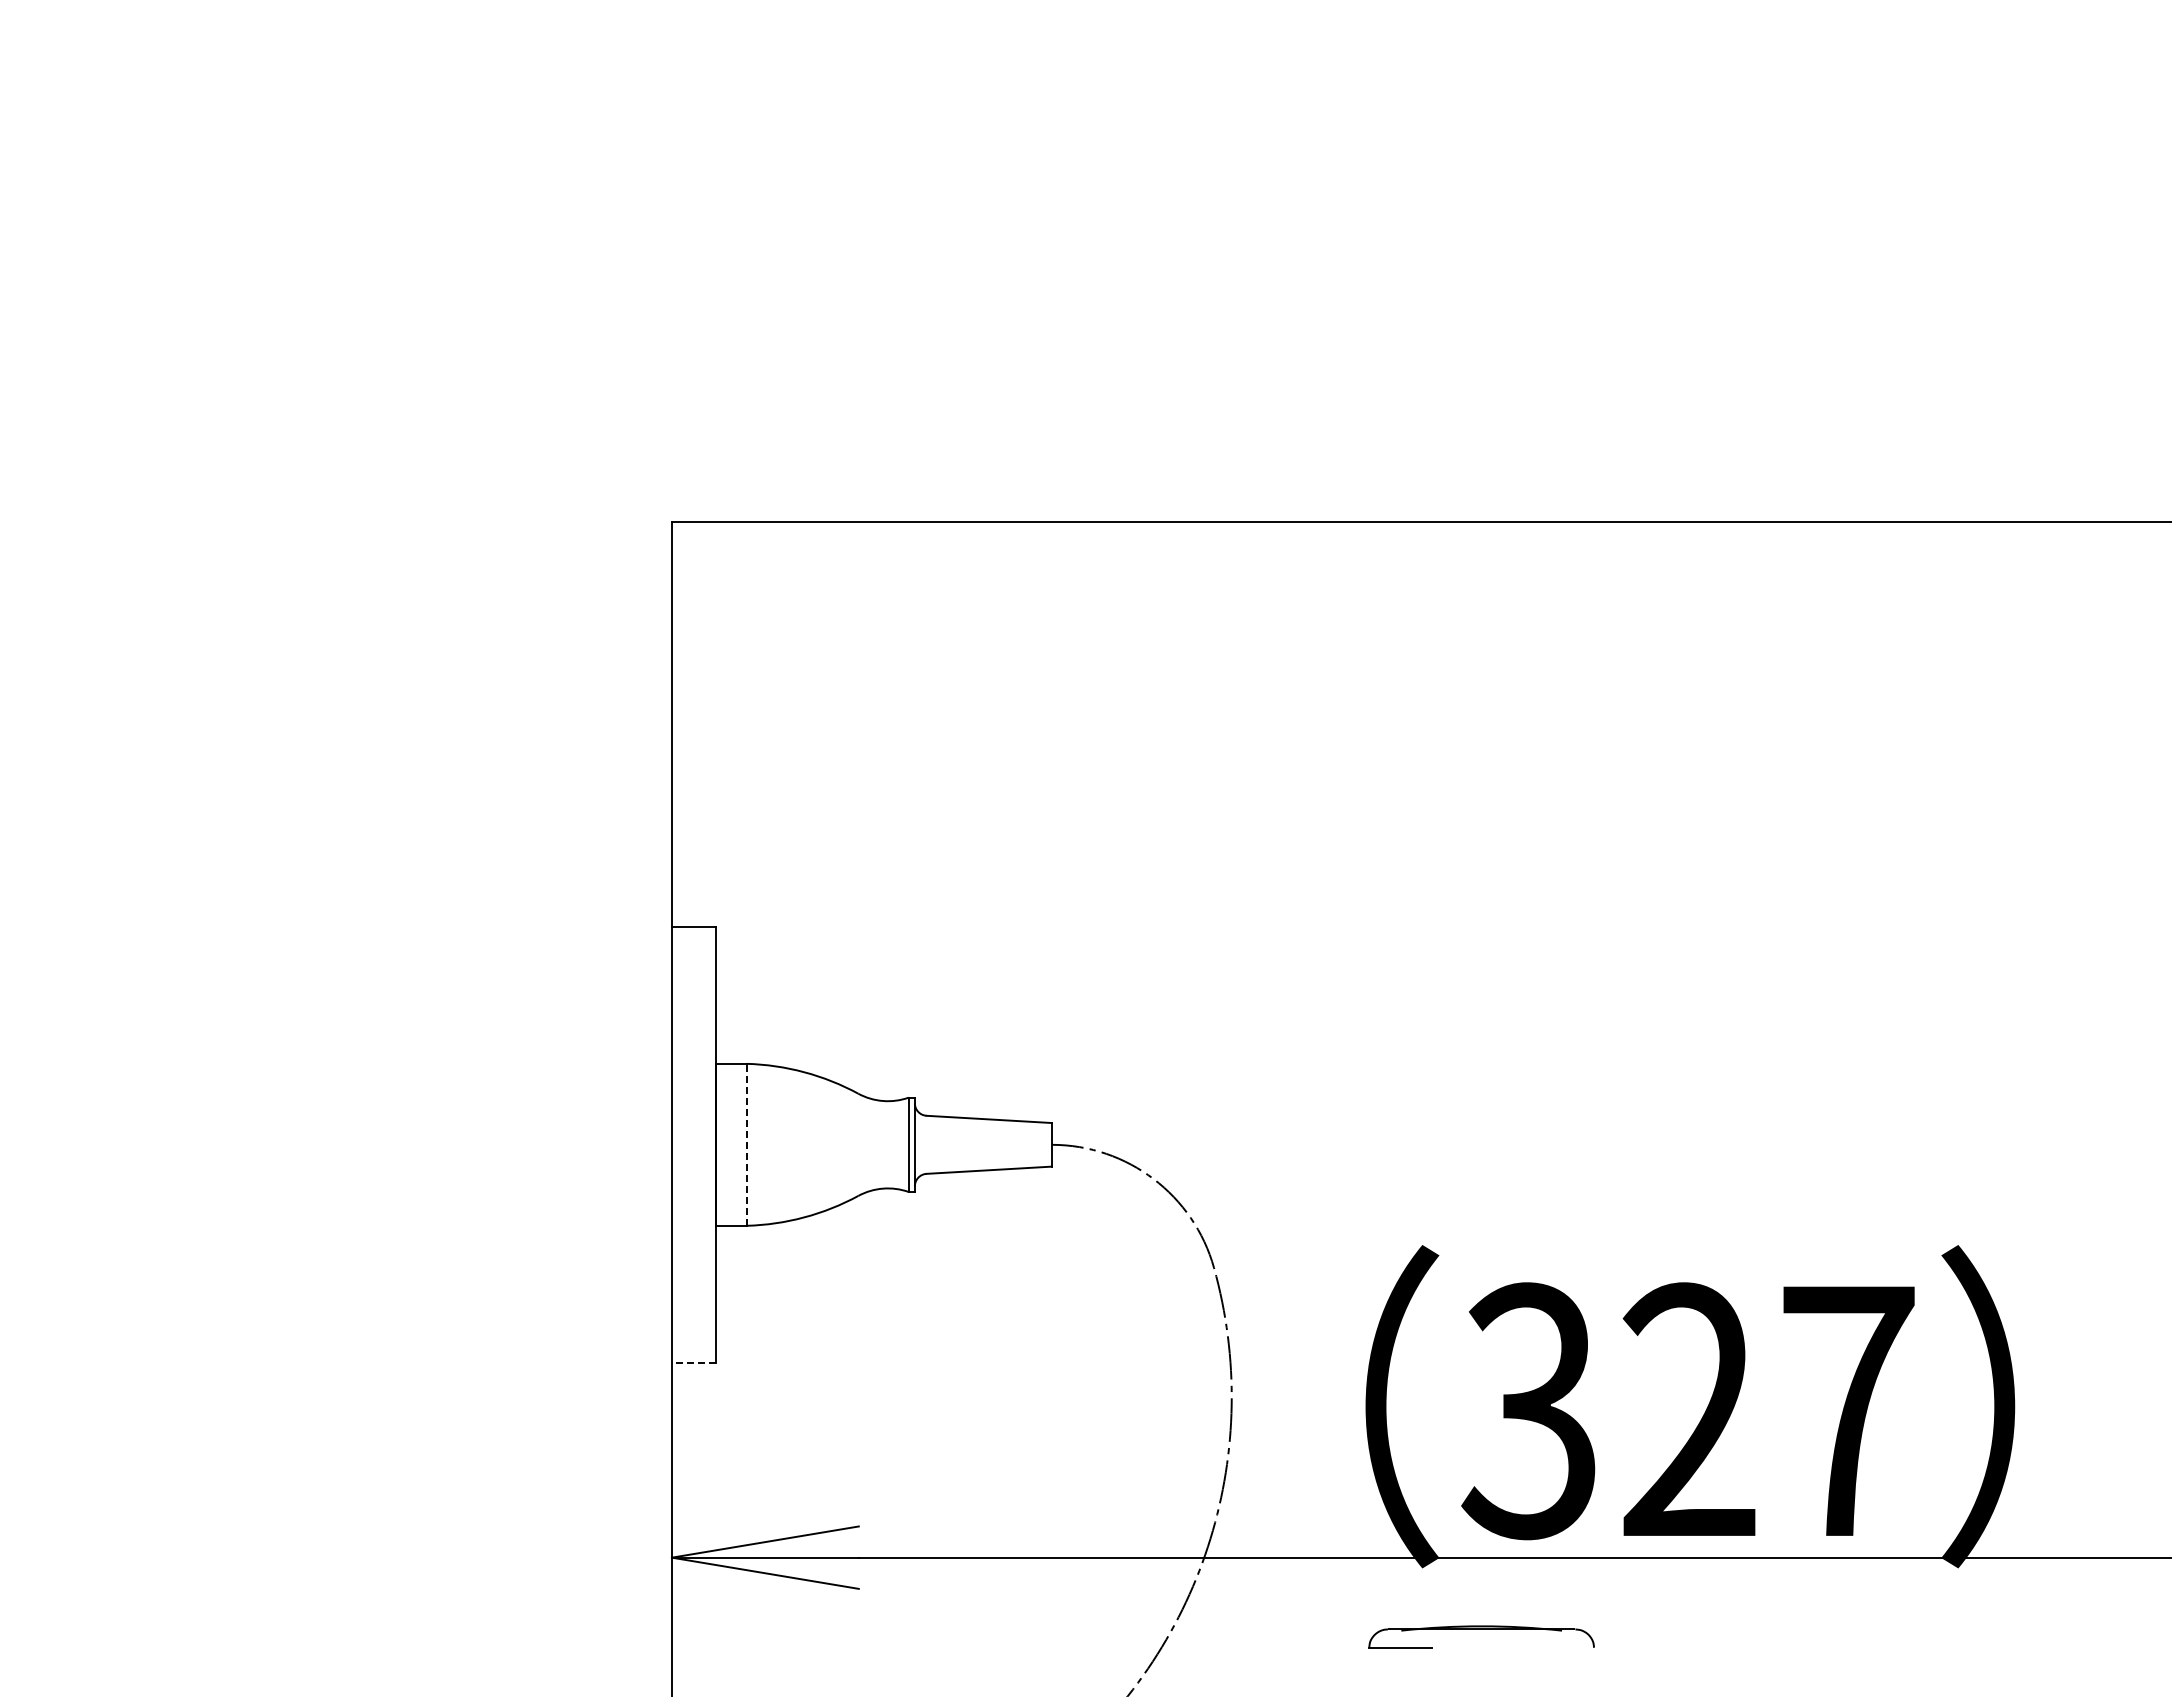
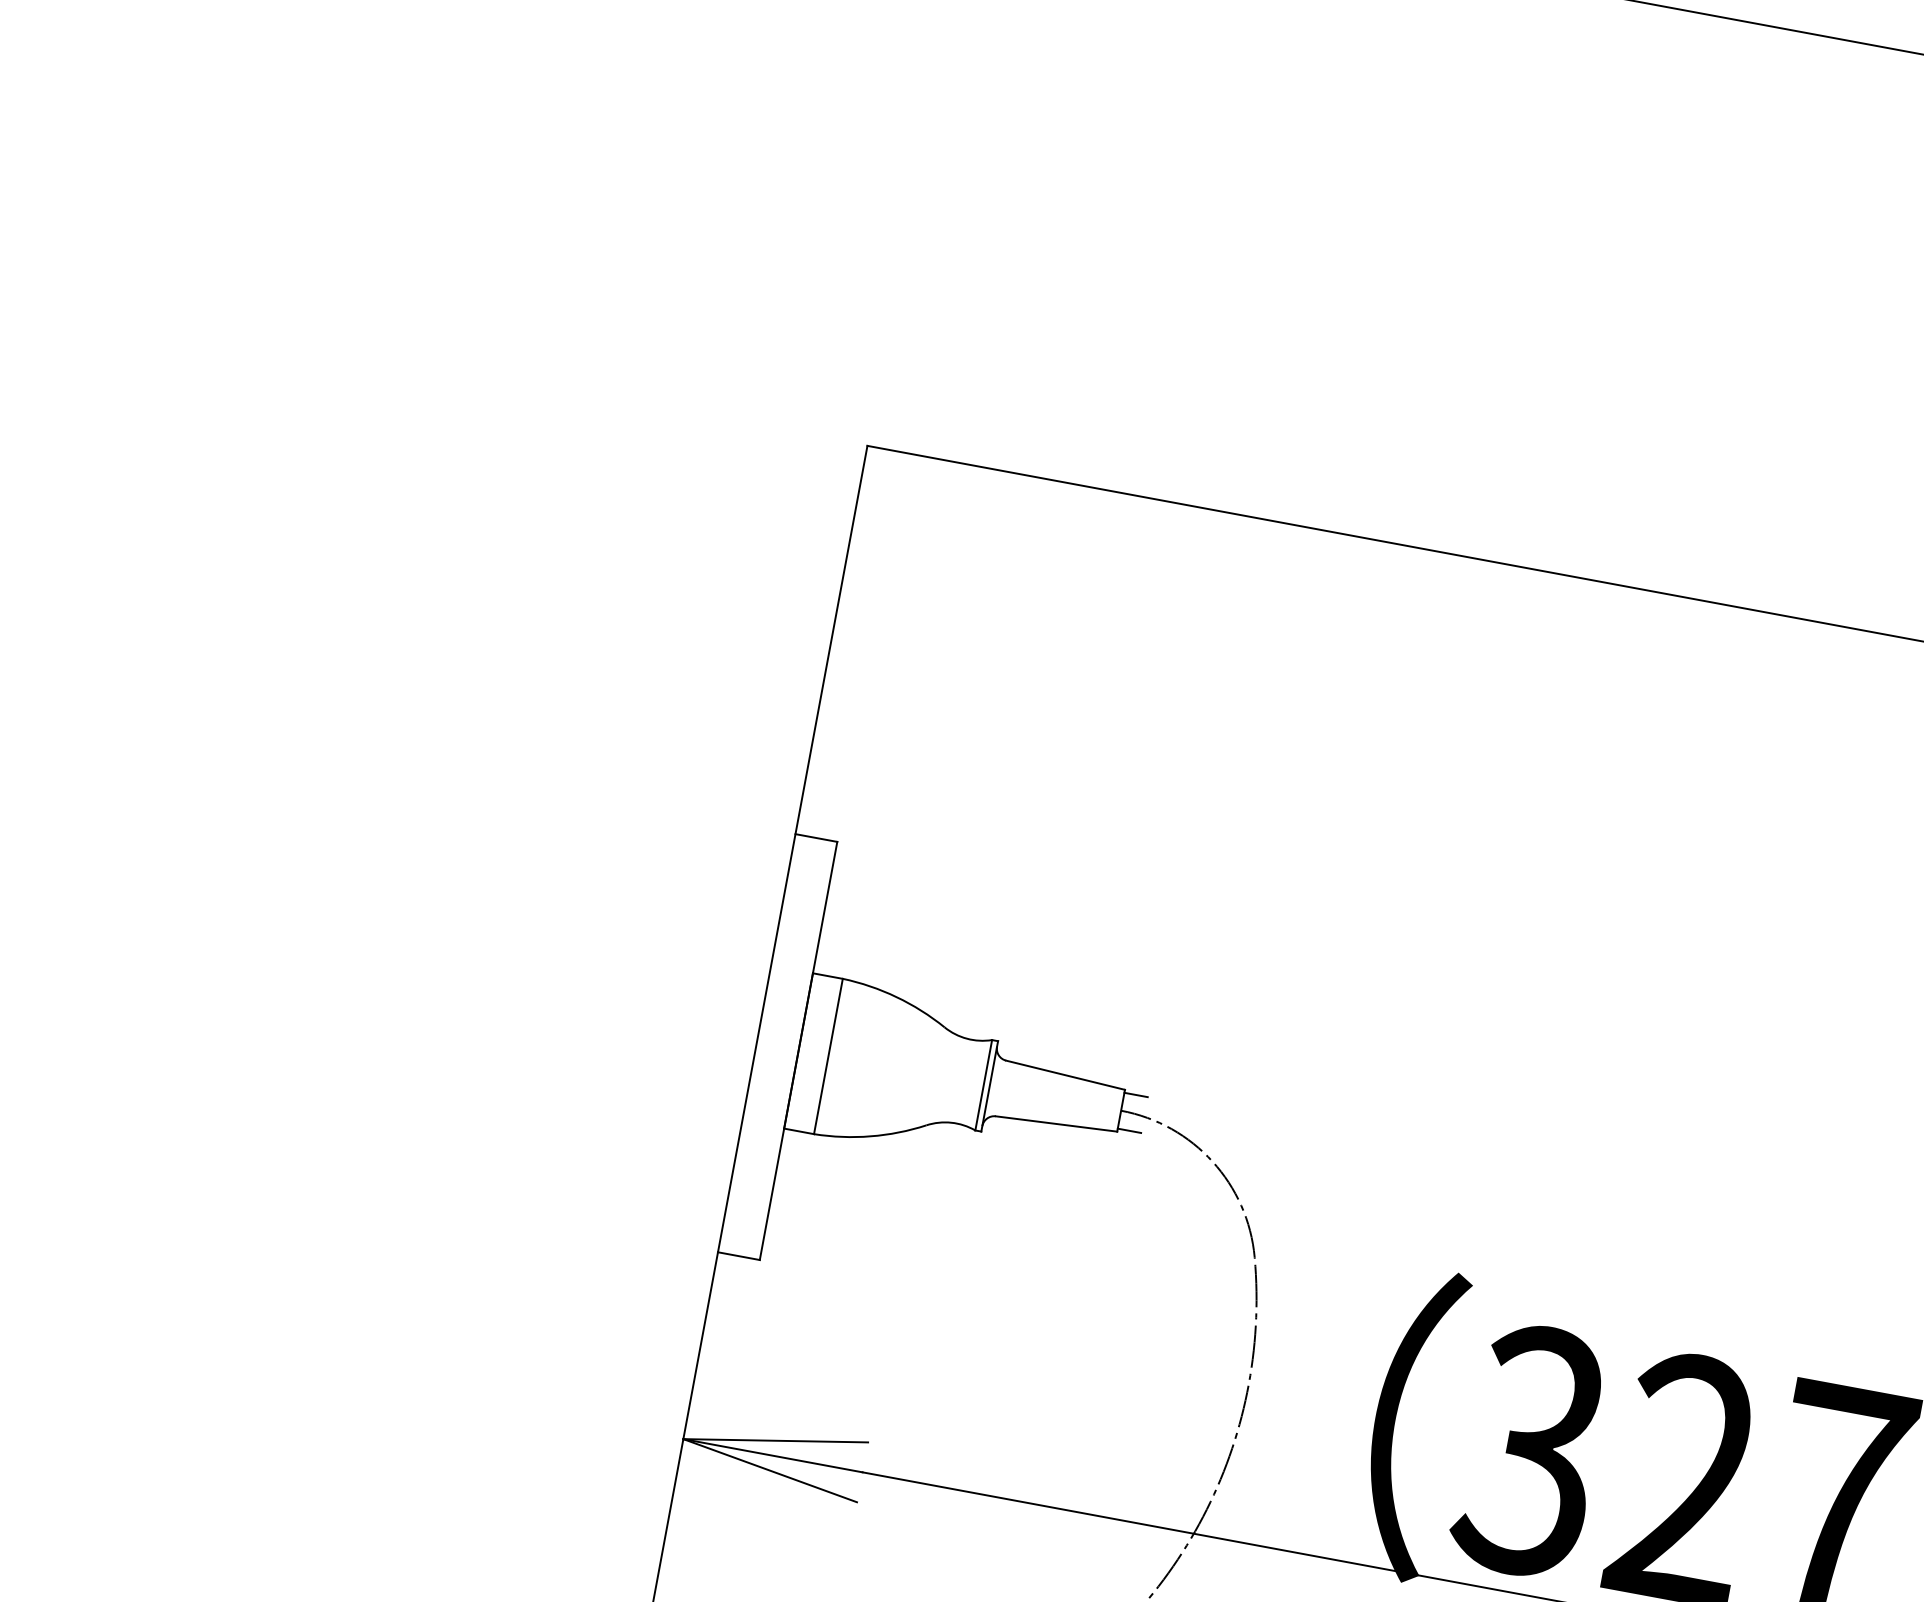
line: (1063, 1126) -> (1135, 1095), added
line: (746, 1144) -> (828, 1056), dashed -> solid
line: (1063, 1163) -> (1128, 1130), added
line: (693, 1362) -> (738, 1255), dashed -> solid

